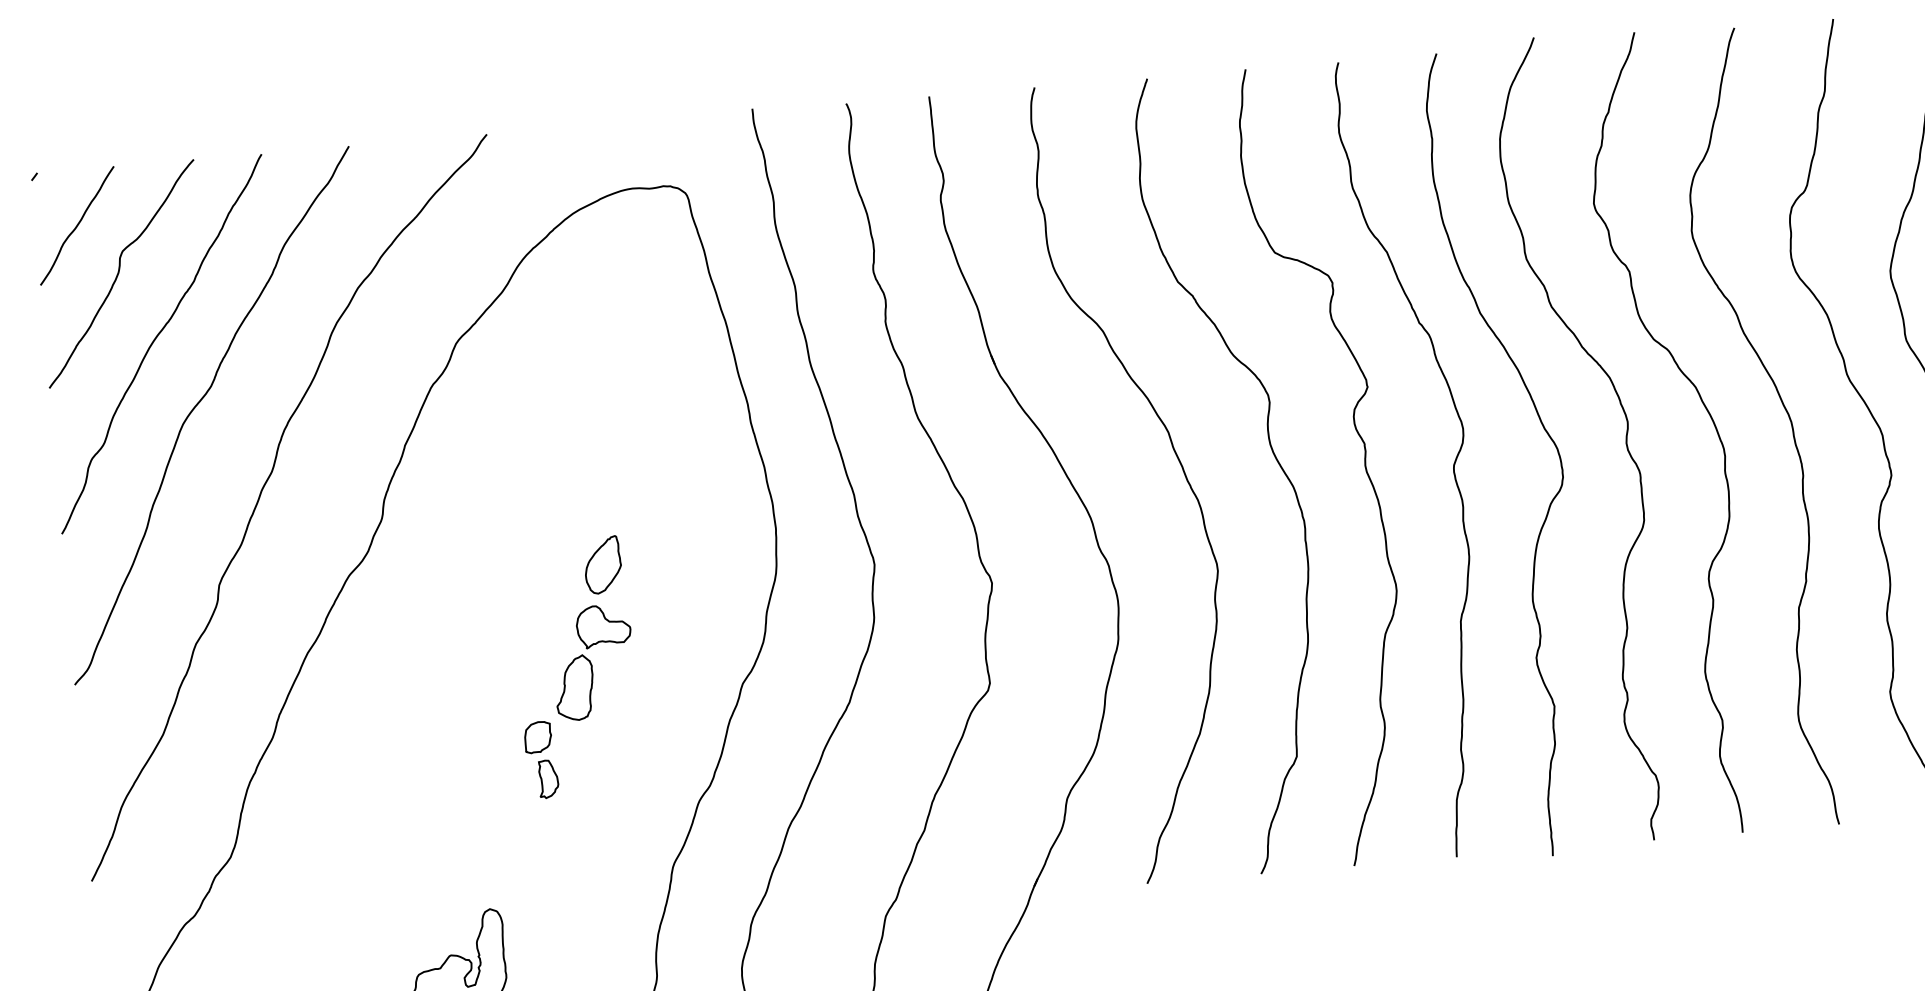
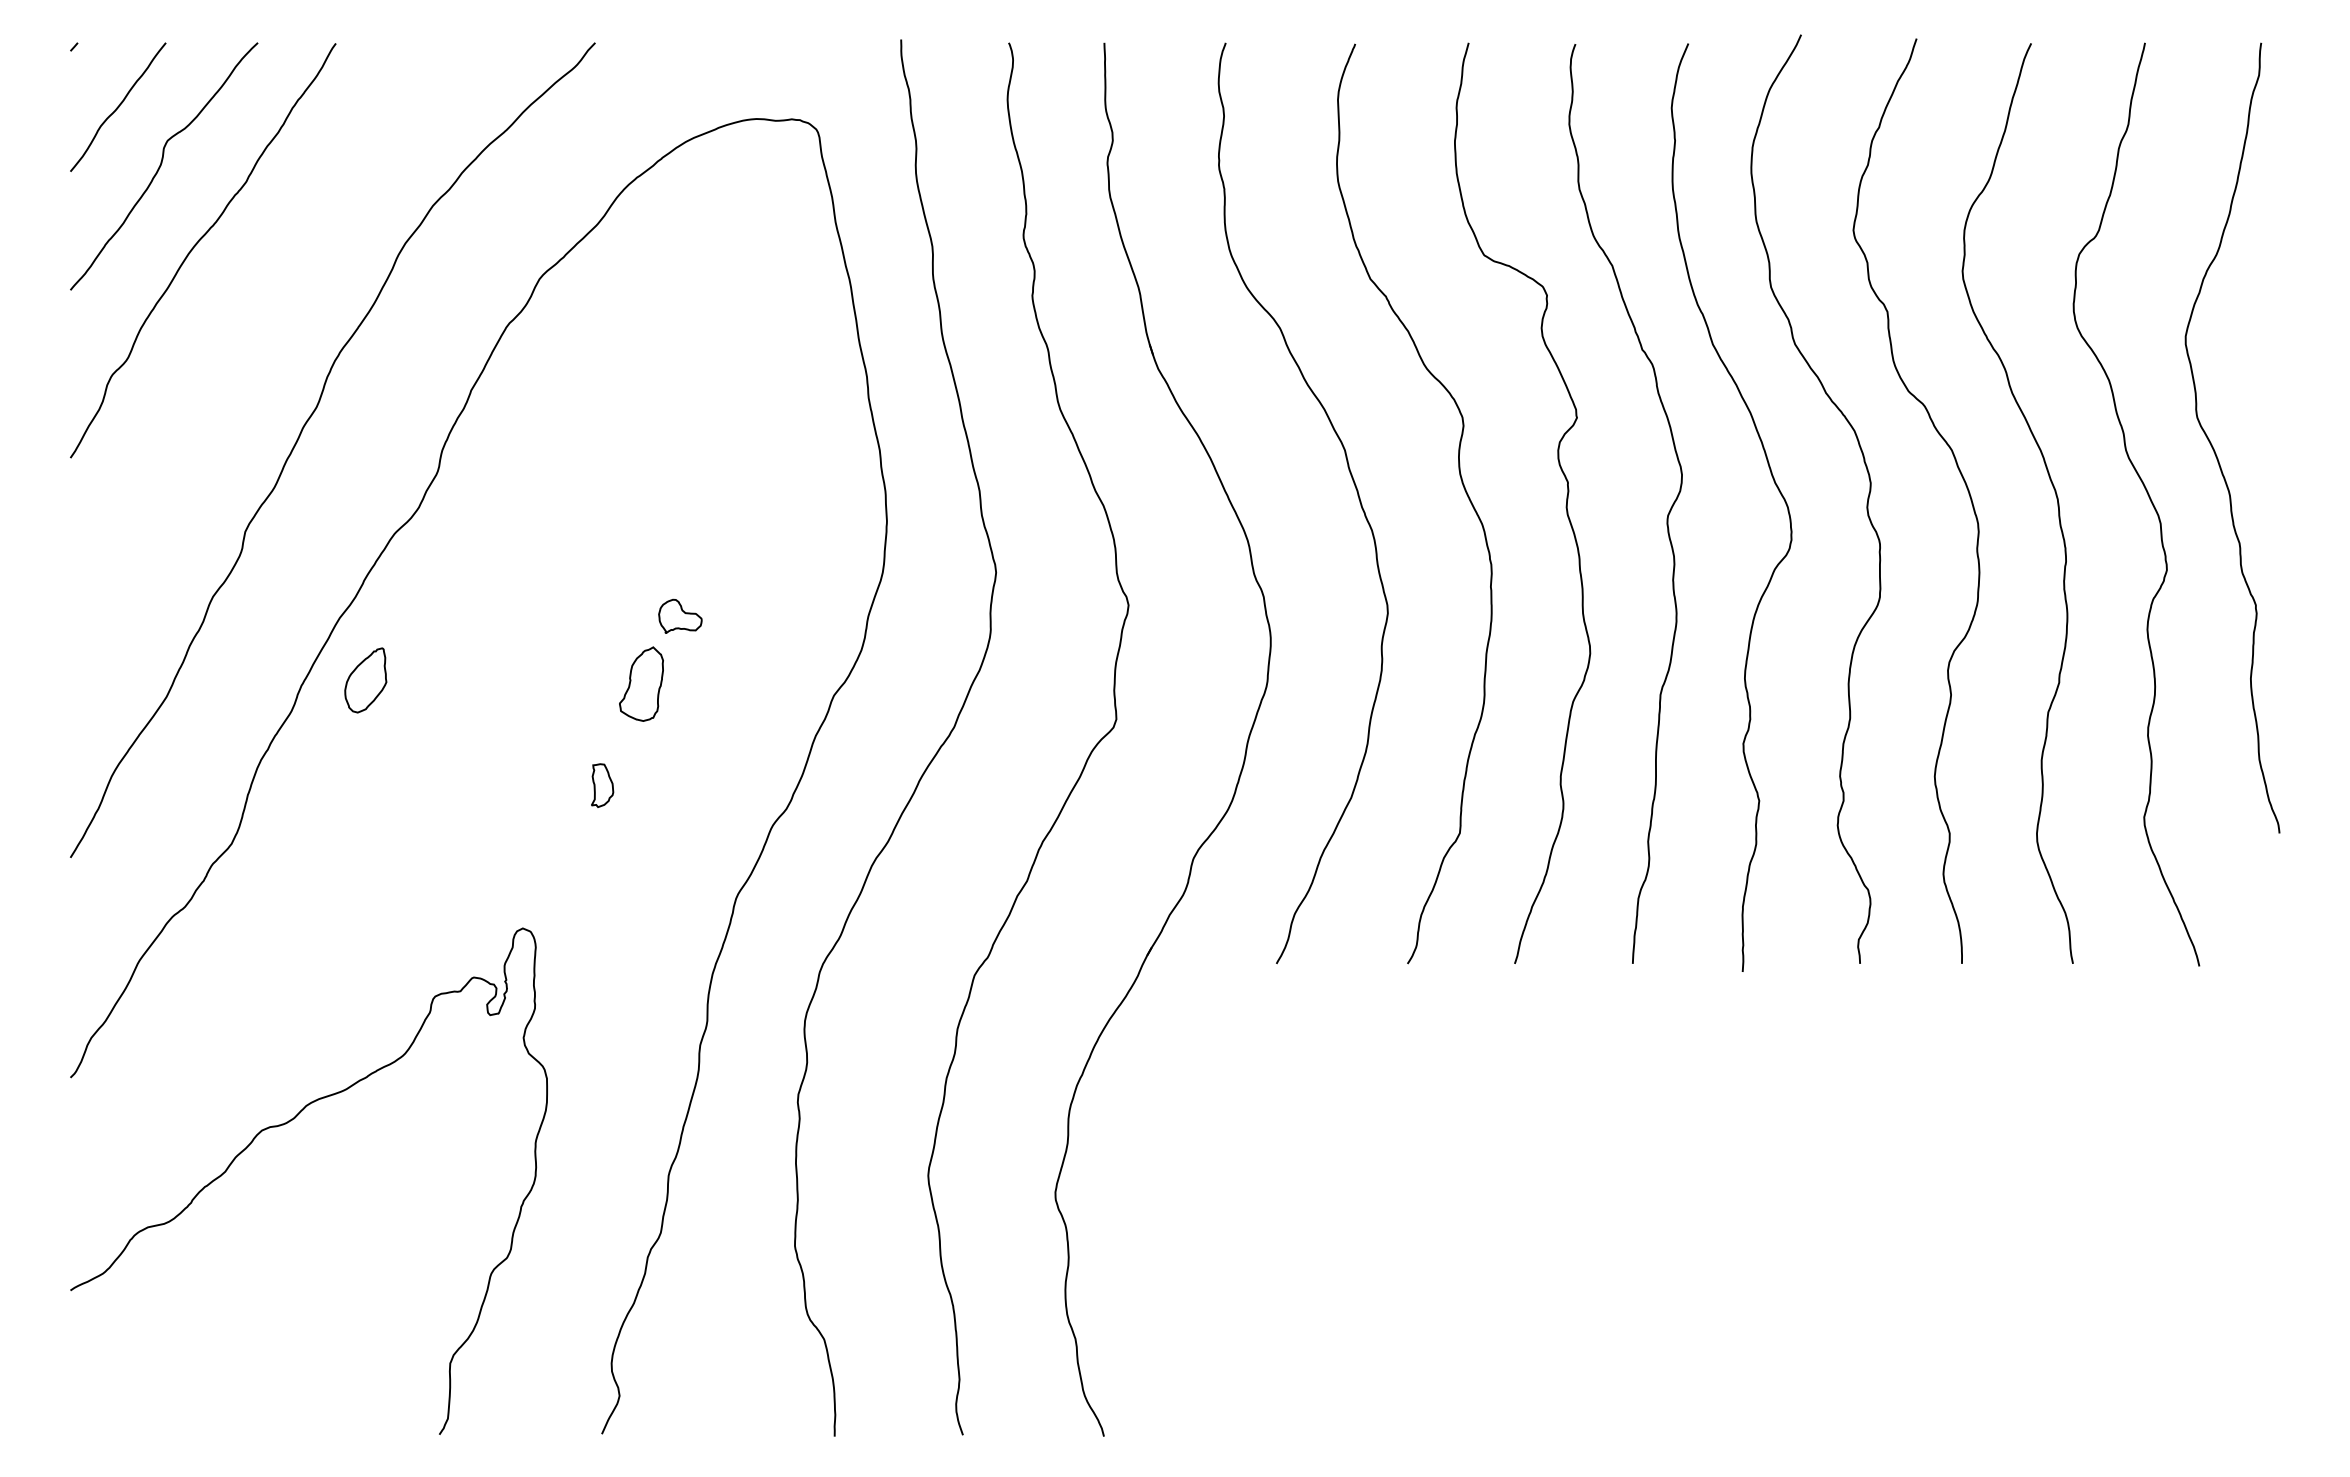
curve: (198, 403) -> (239, 322), removed
part: (602, 565) -> (365, 680), moved
part: (603, 626) -> (680, 616), size x0.7
part: (537, 737) -> (594, 736), removed

